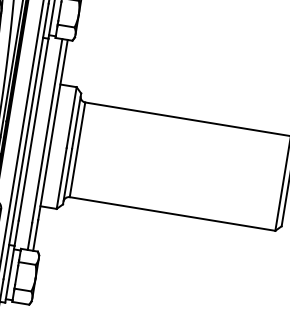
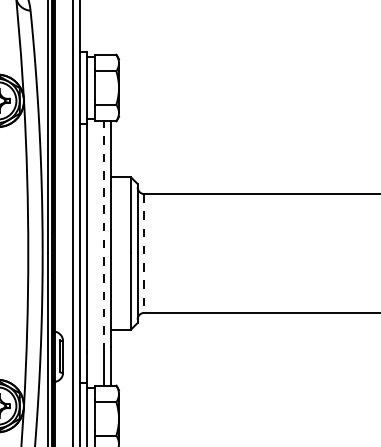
line: (47, 130) -> (103, 236), solid -> dashed
line: (77, 149) -> (144, 253), solid -> dashed

